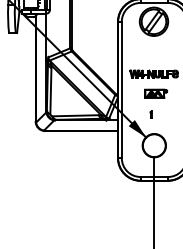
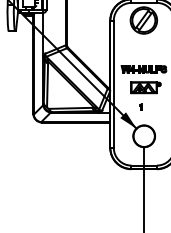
part: (155, 93) -> (145, 87), size x1.43

